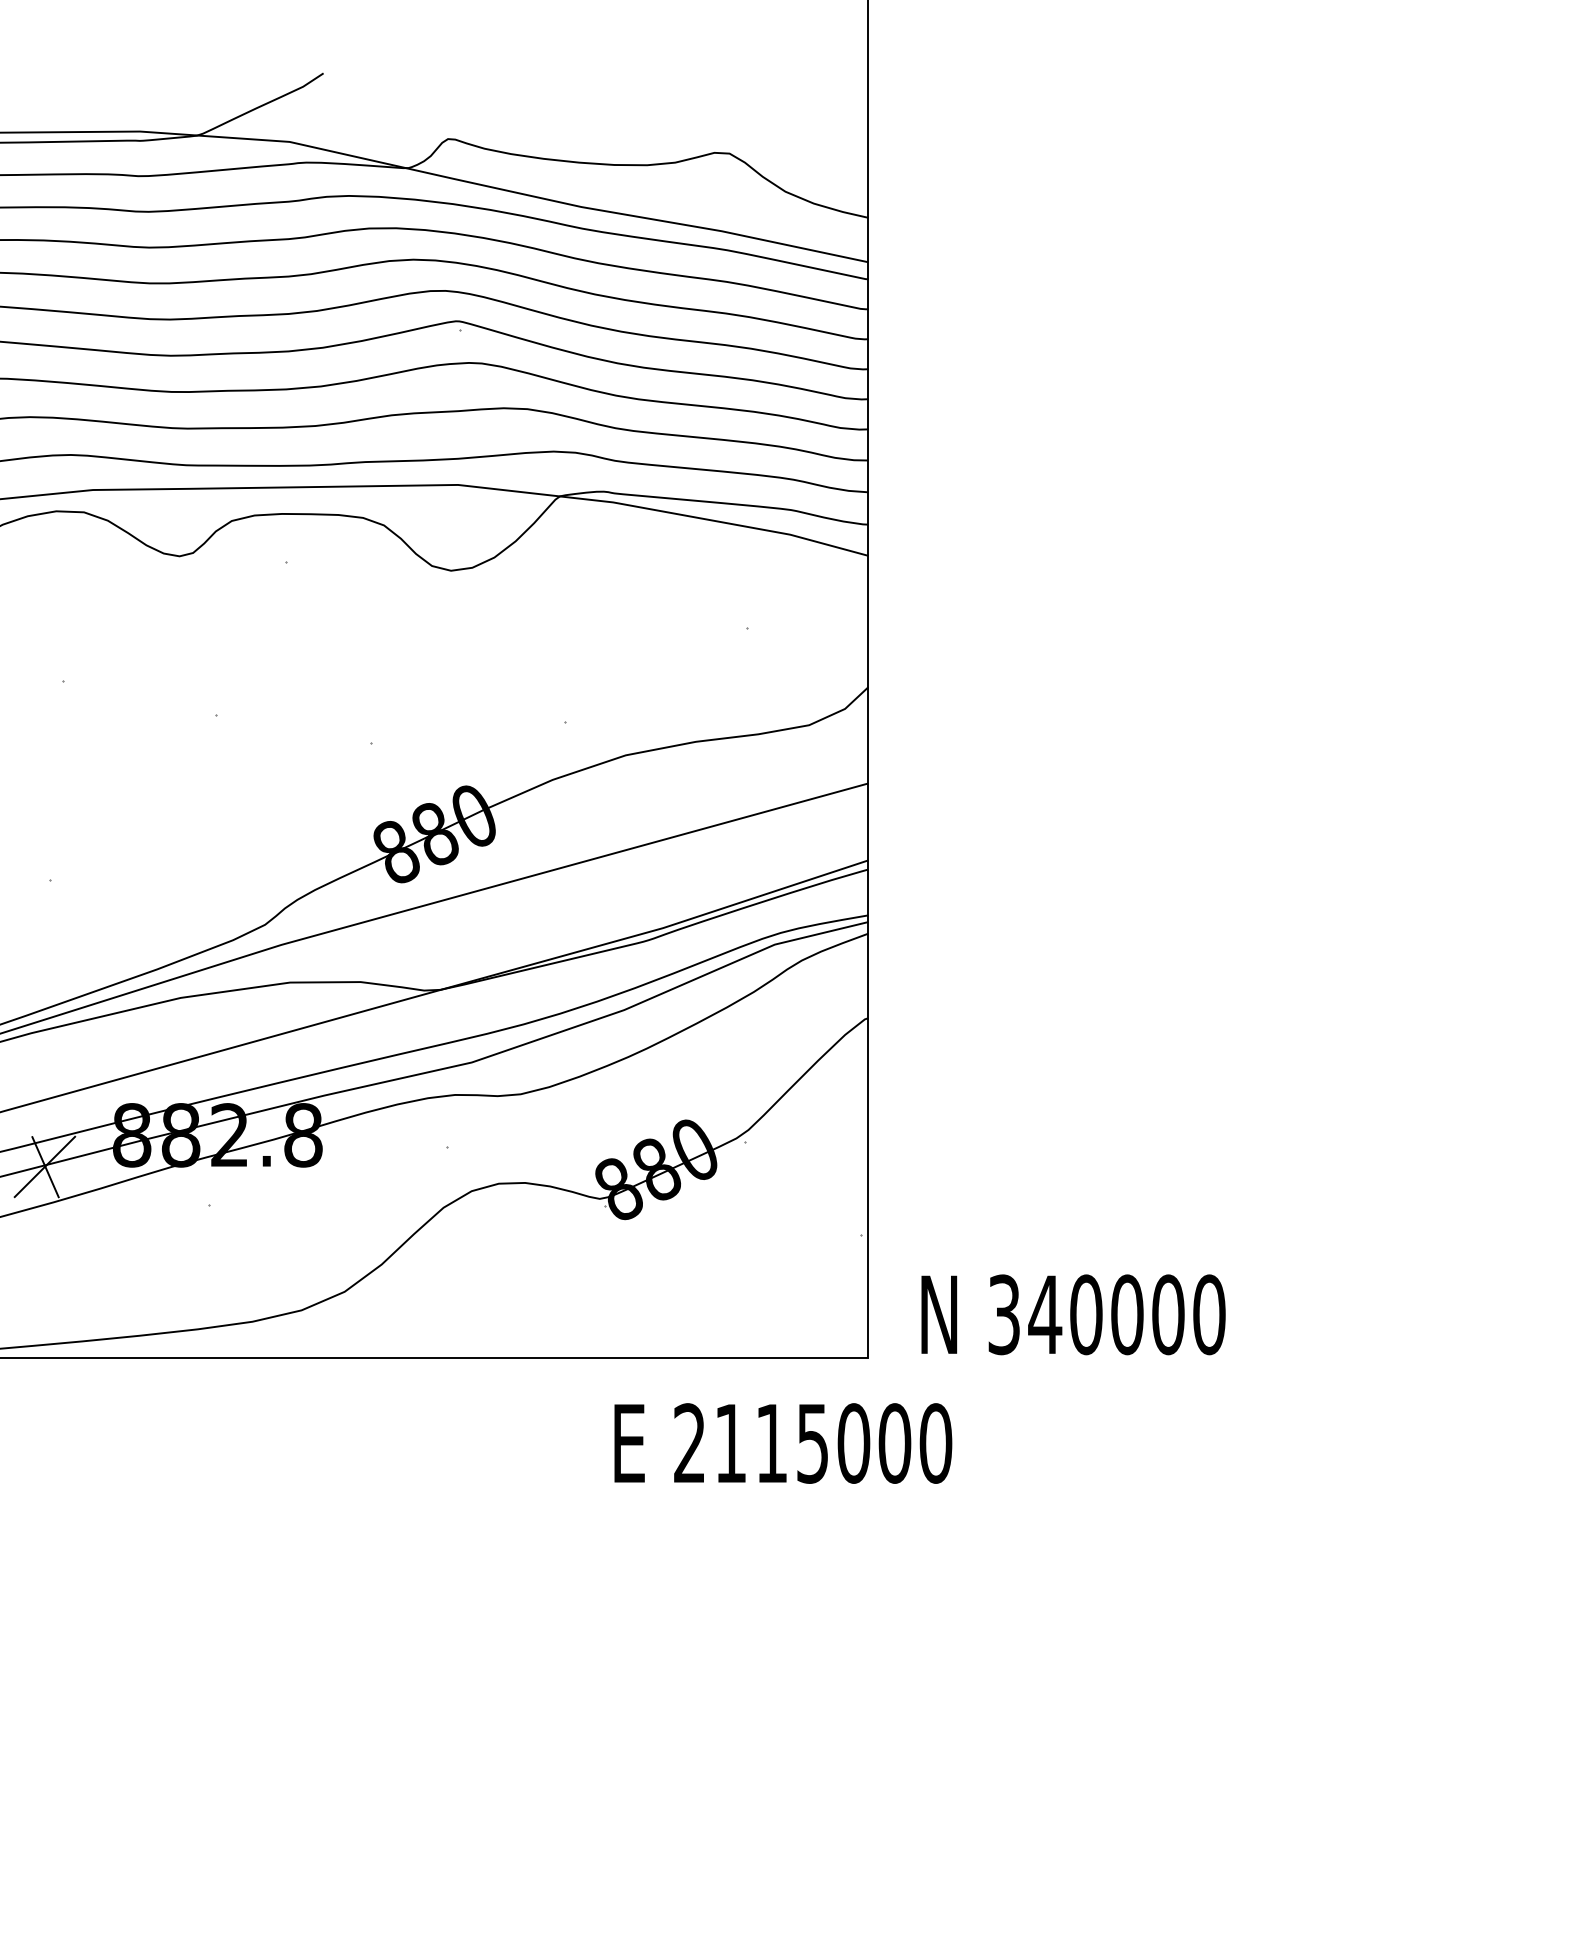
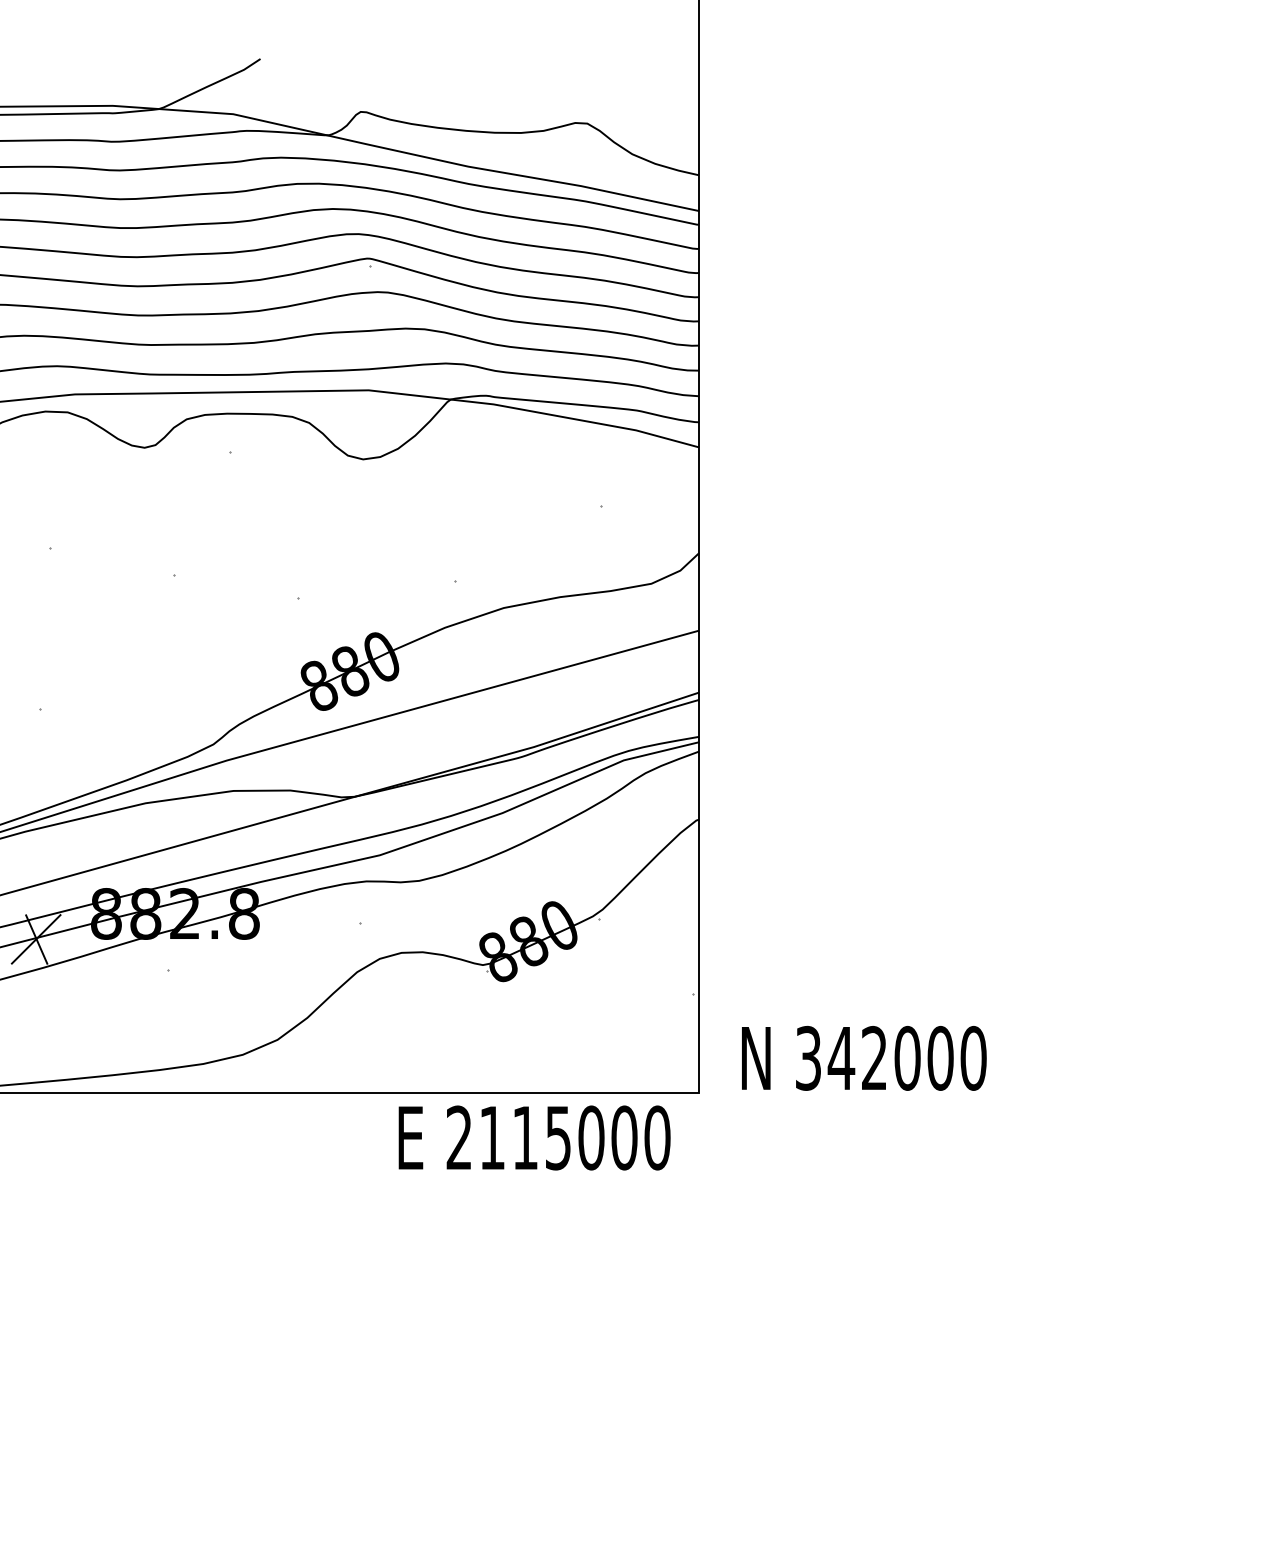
text: (1086, 1314) -> (874, 1058), 340000 -> 342000
text: (783, 1442) -> (534, 1137), moved

